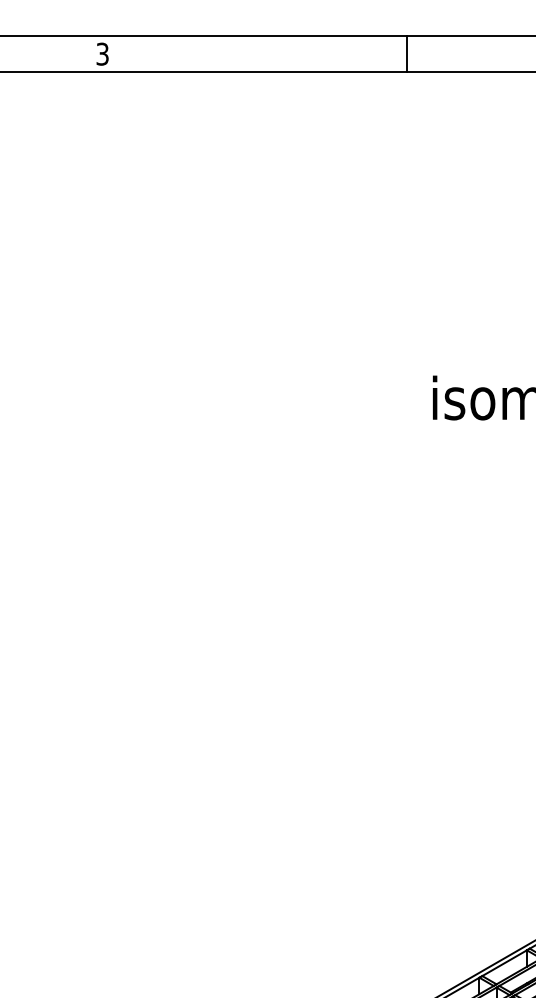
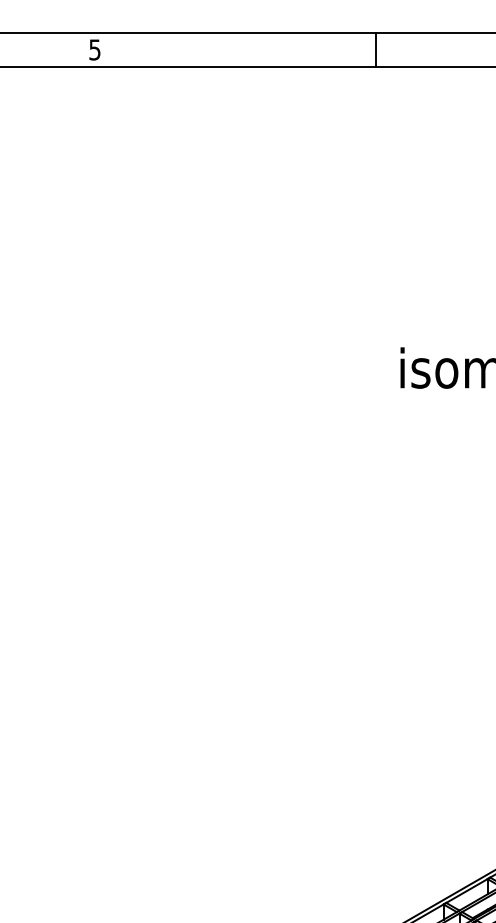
text: (102, 53) -> (94, 49), 3 -> 5

